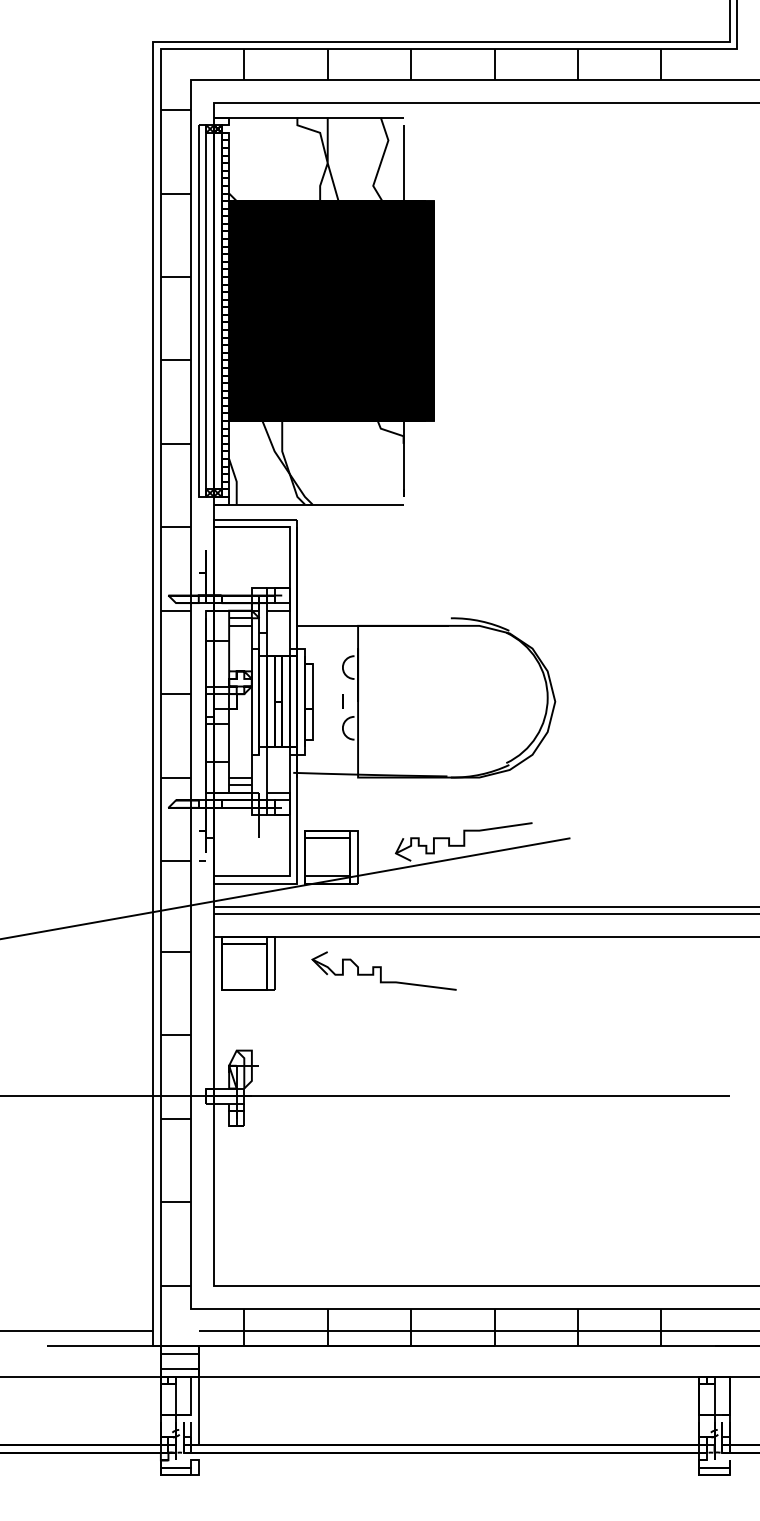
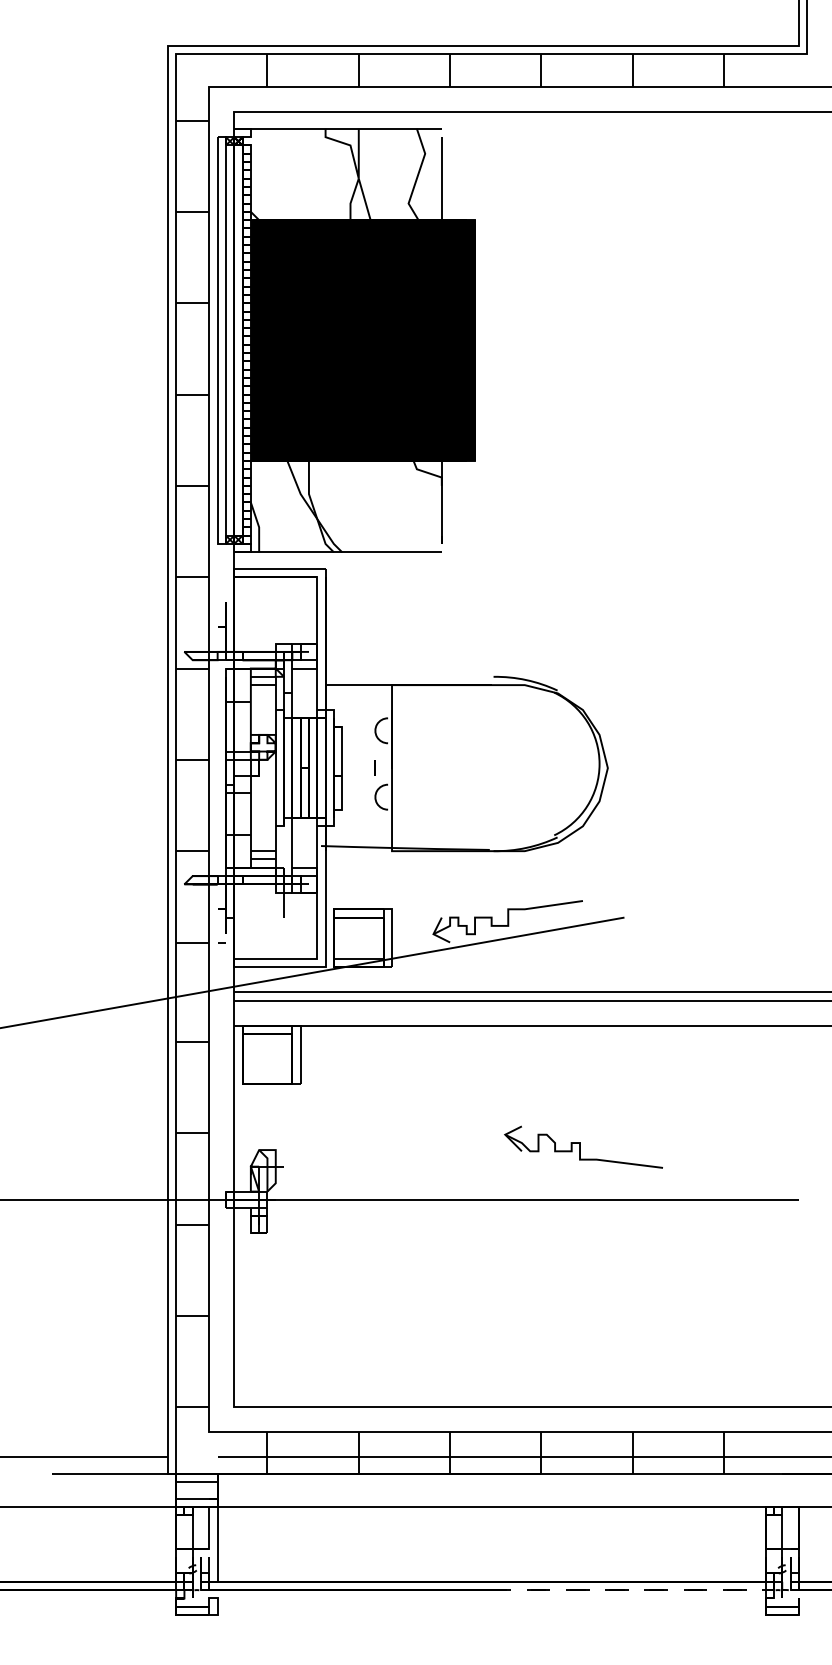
part: (383, 970) -> (582, 1146), moved
line: (706, 1452) -> (773, 1589), solid -> dashed

